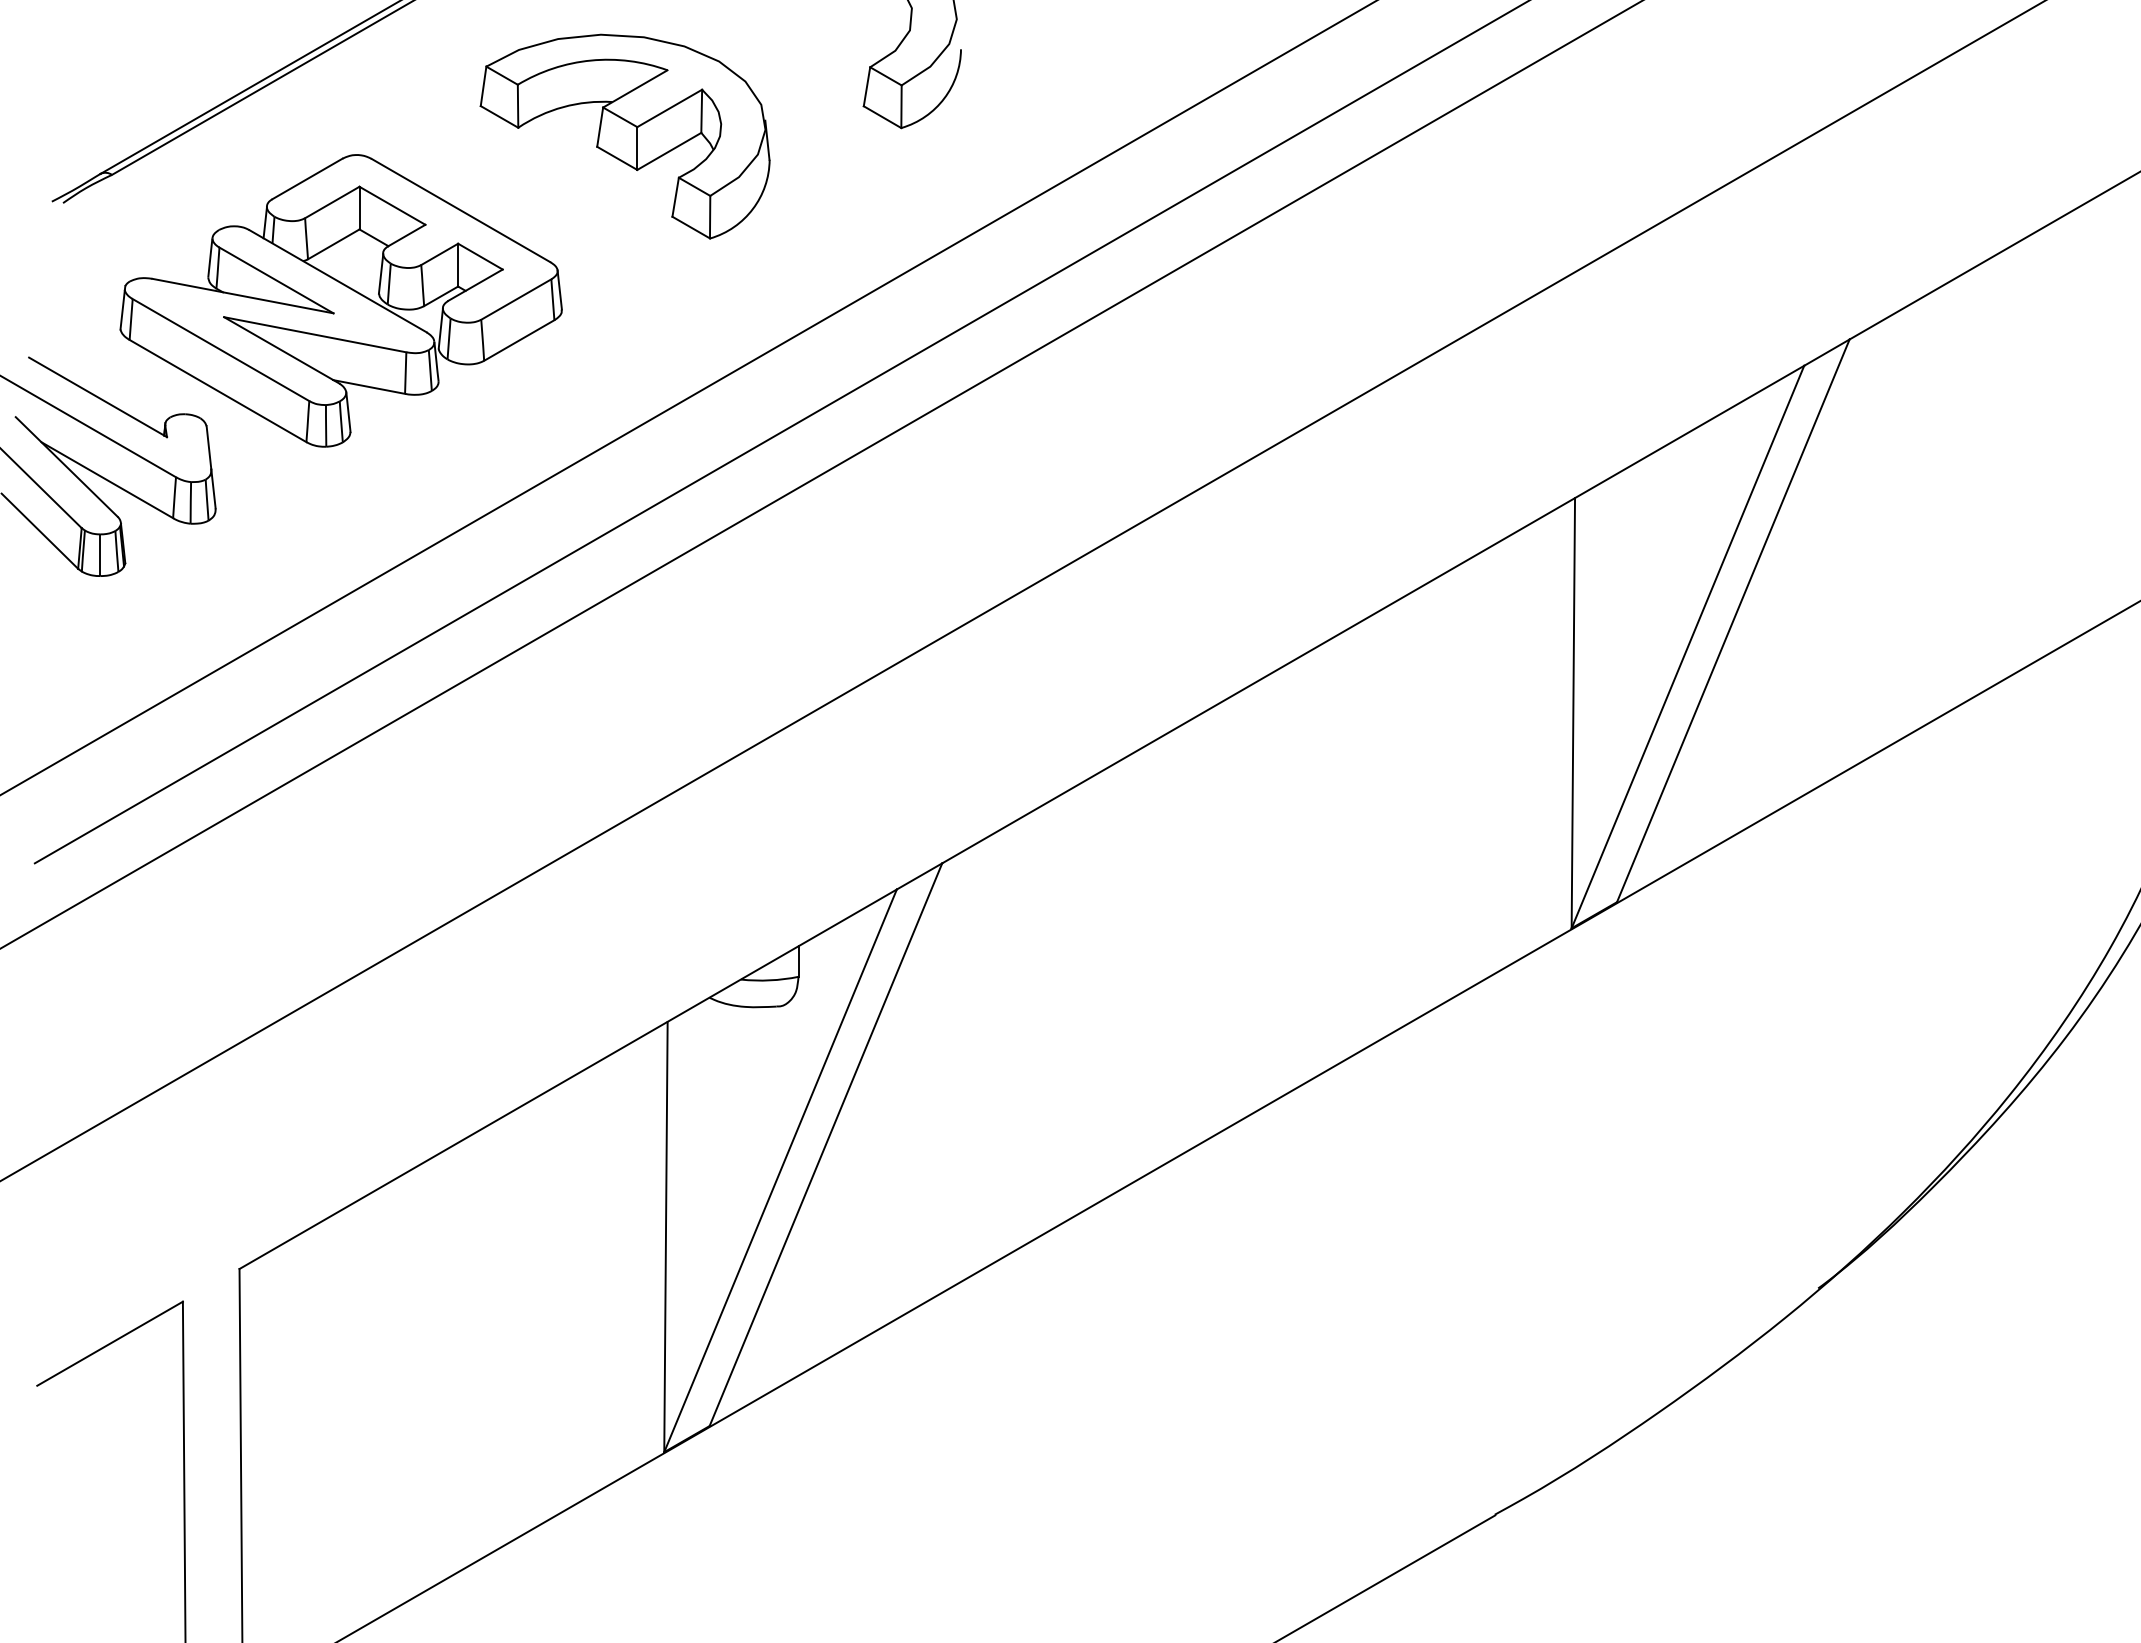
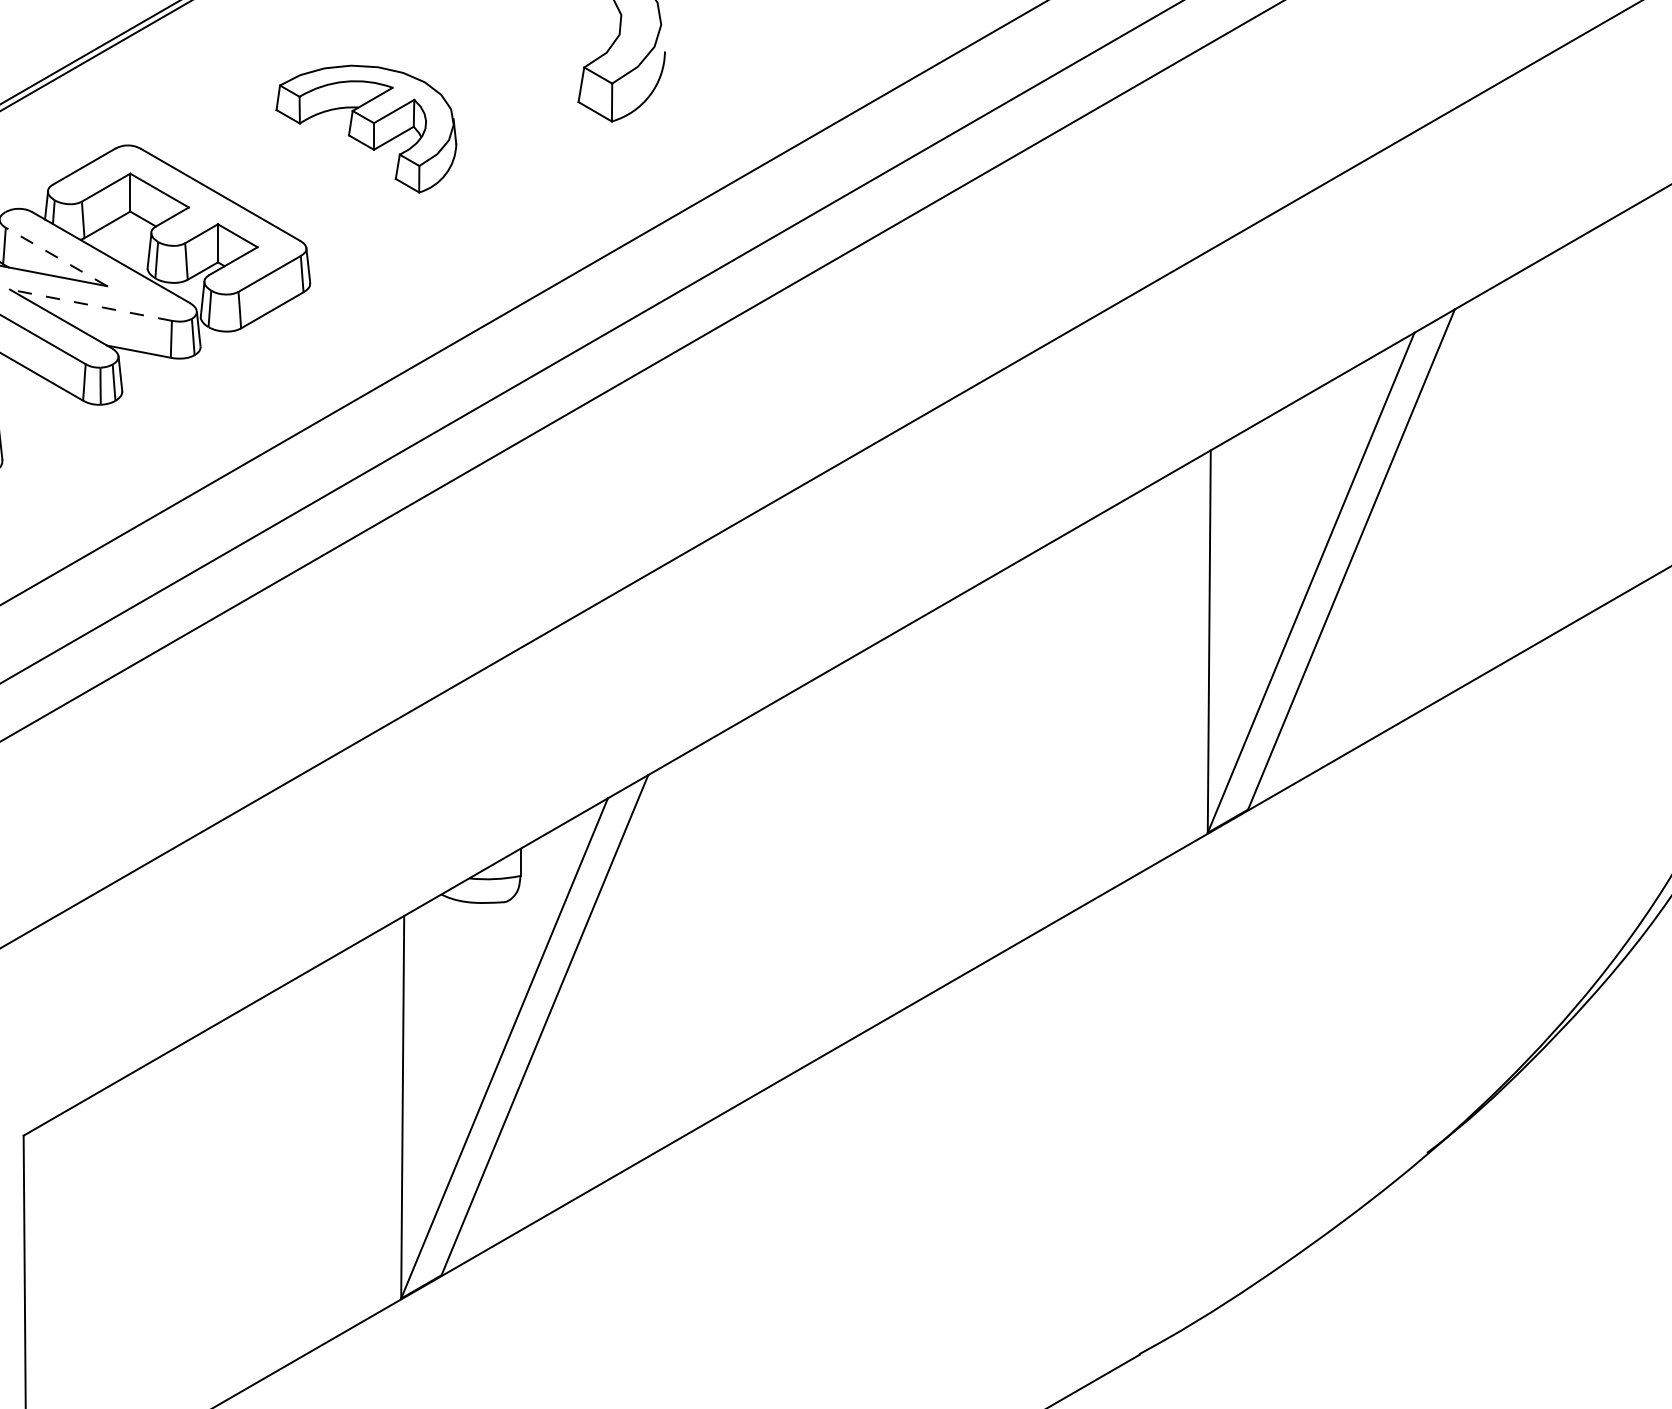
part: (624, 136) -> (365, 128), size x0.7
line: (276, 280) -> (56, 257), solid -> dashed
line: (315, 334) -> (91, 305), solid -> dashed

